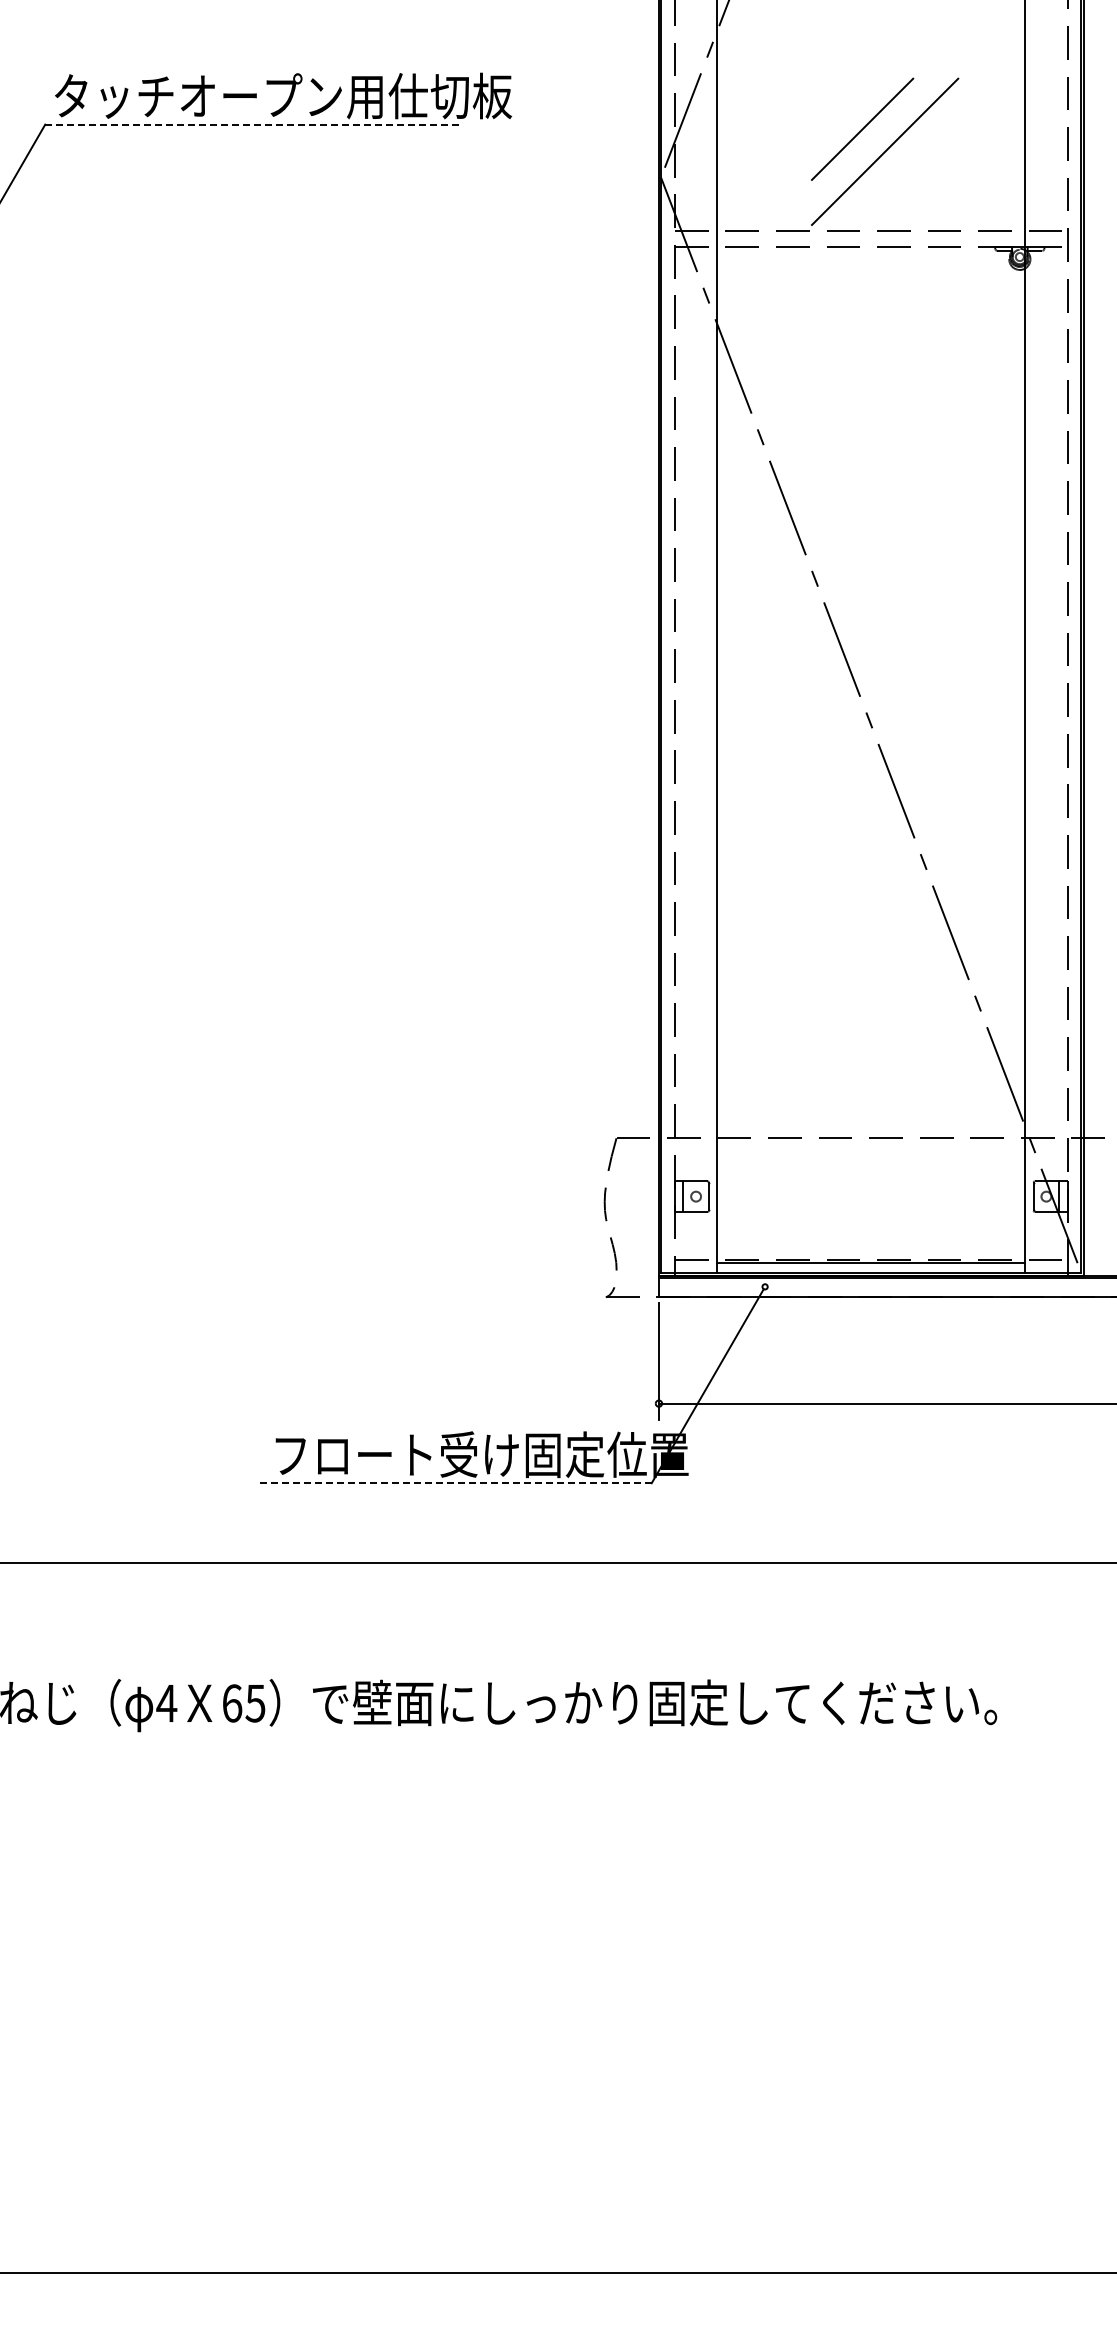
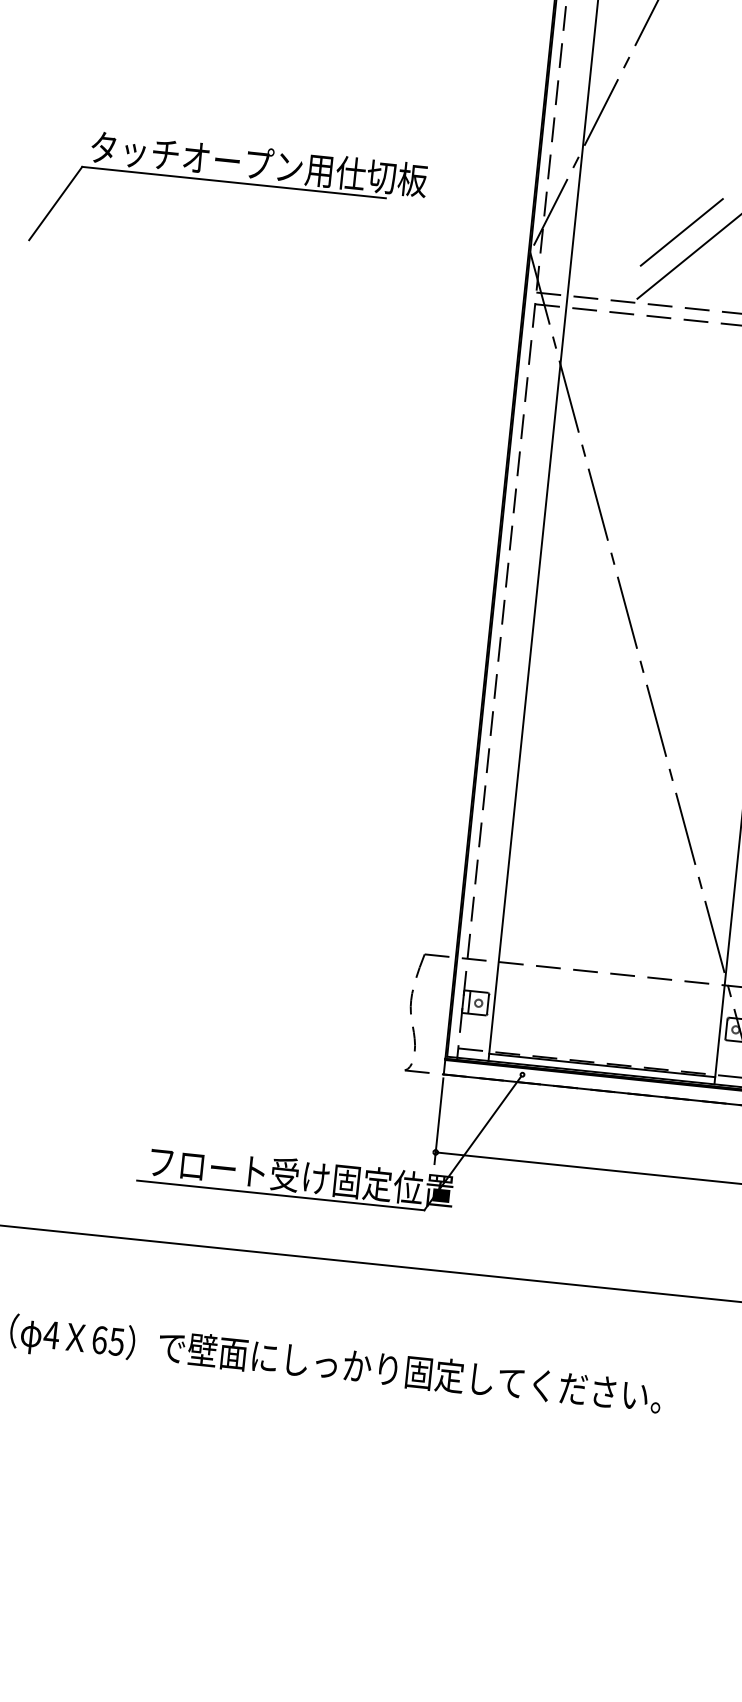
line: (252, 124) -> (234, 182), dashed -> solid
line: (456, 1483) -> (281, 1195), dashed -> solid

